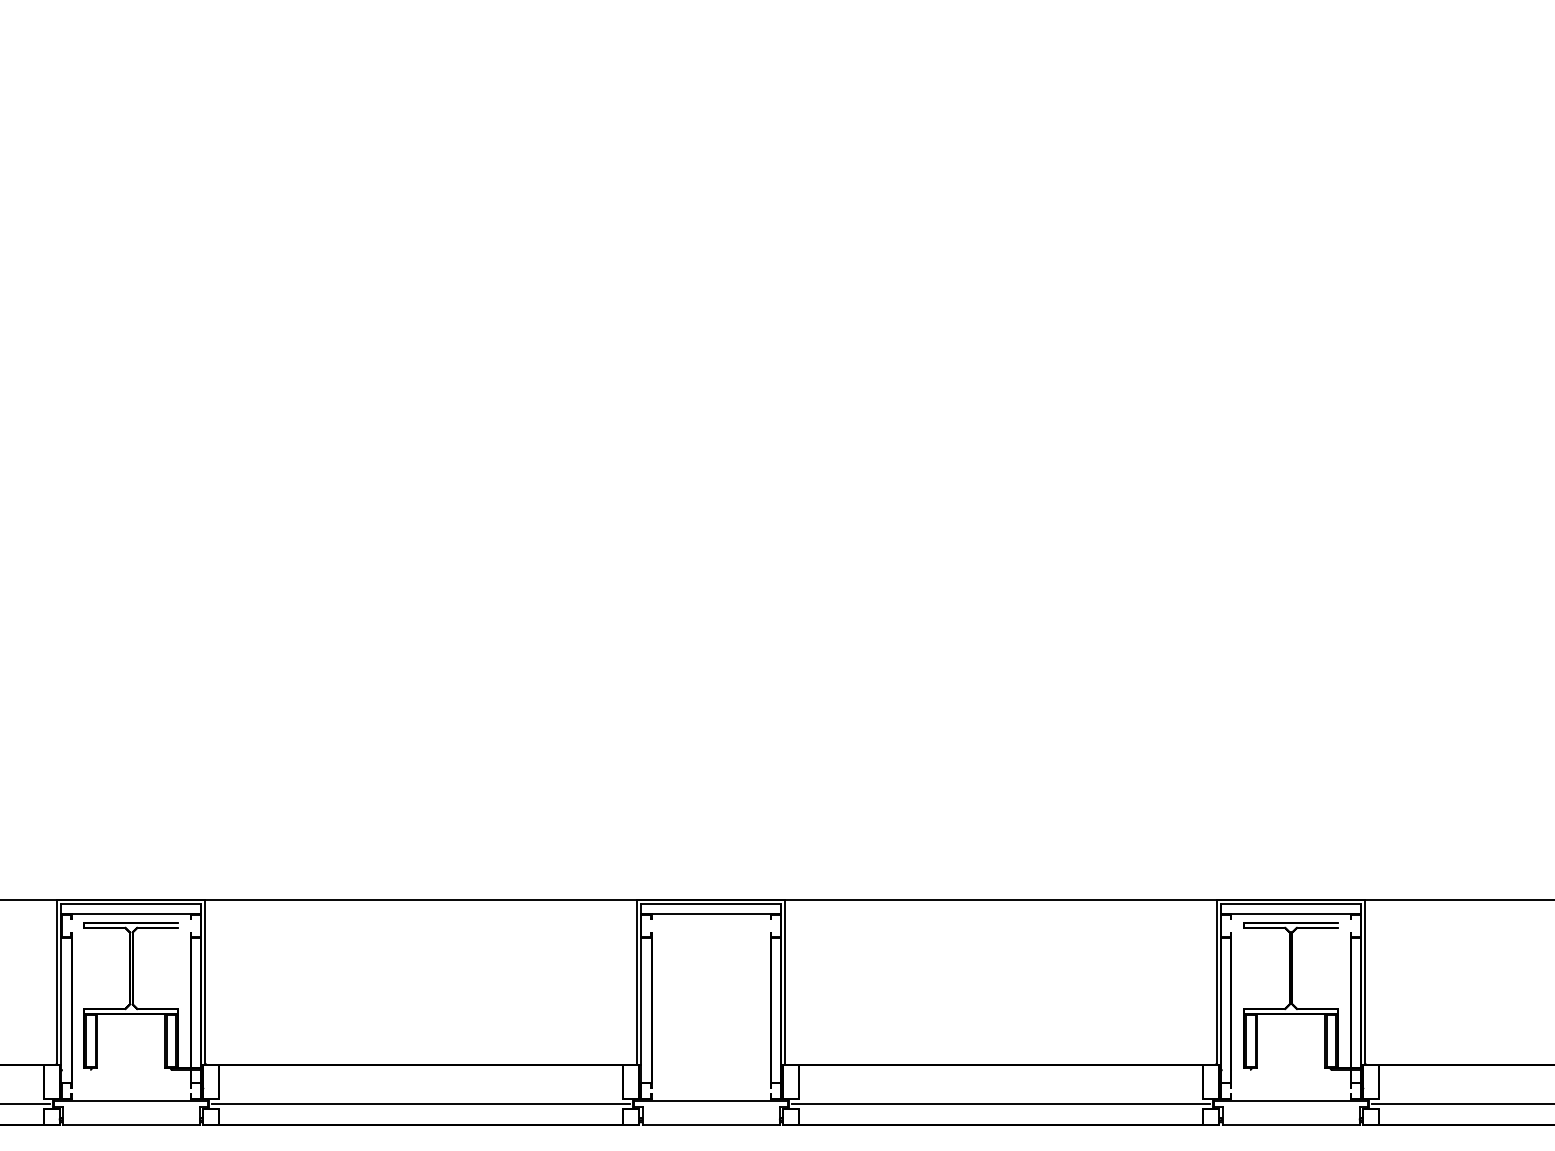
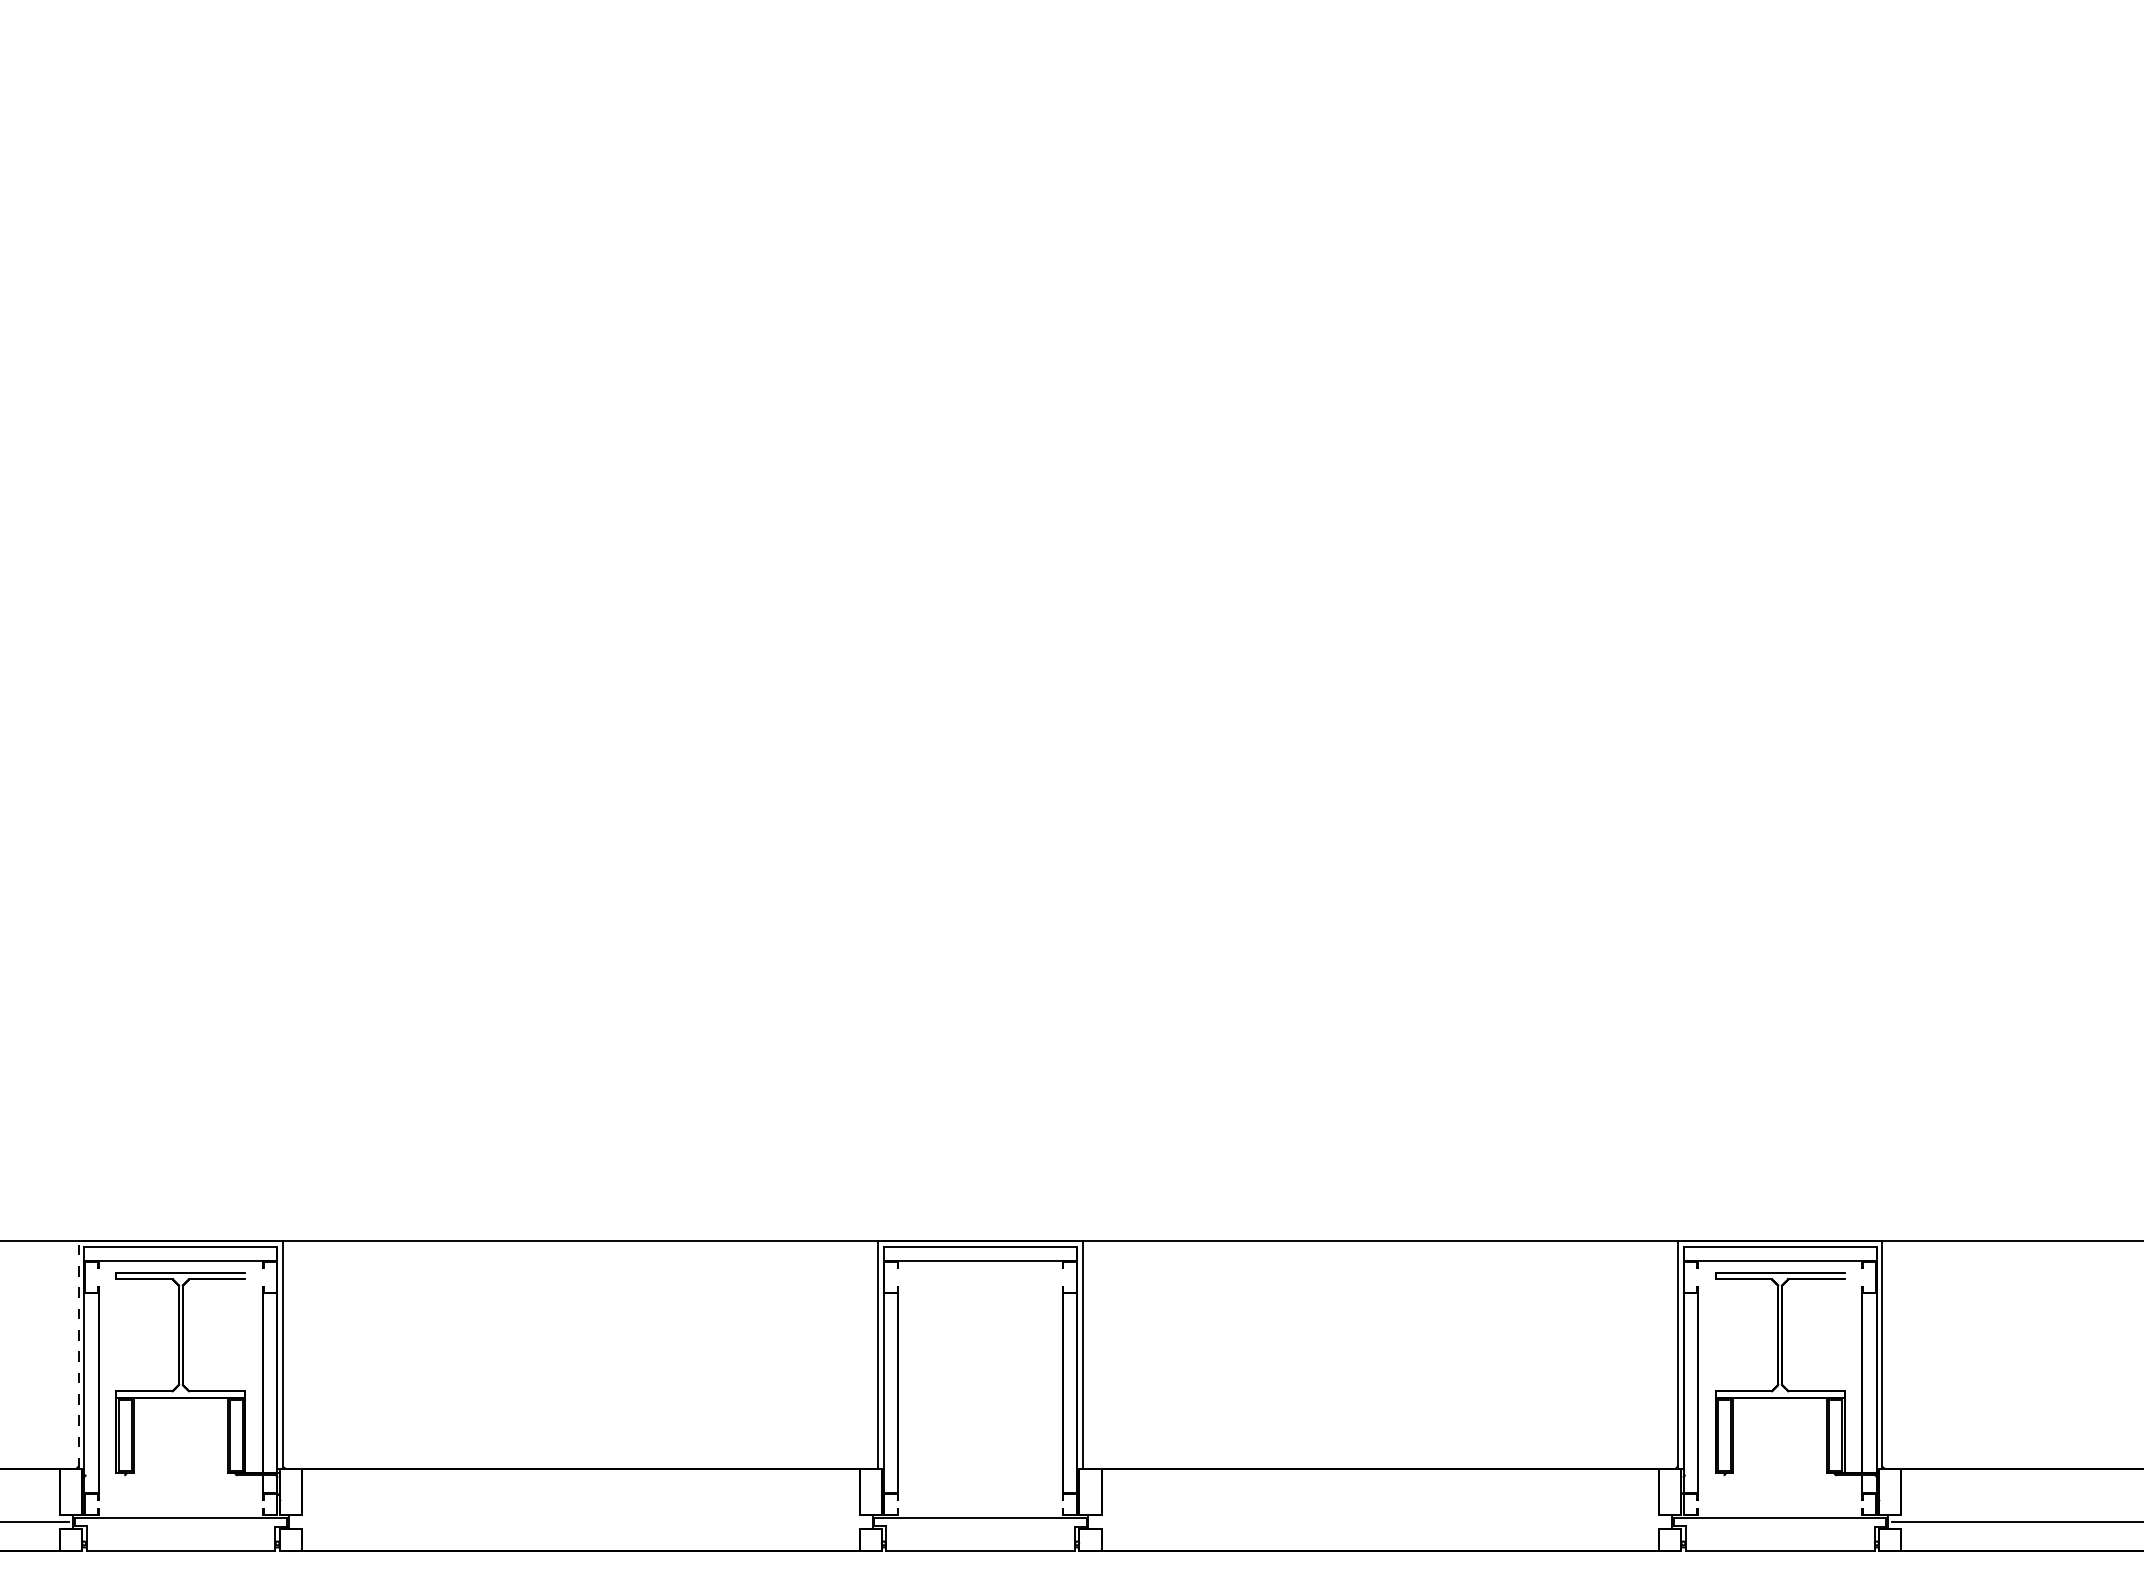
line: (57, 982) -> (78, 1354), solid -> dashed
line: (421, 1104) -> (580, 1522), removed
line: (1000, 1104) -> (1379, 1522), removed

